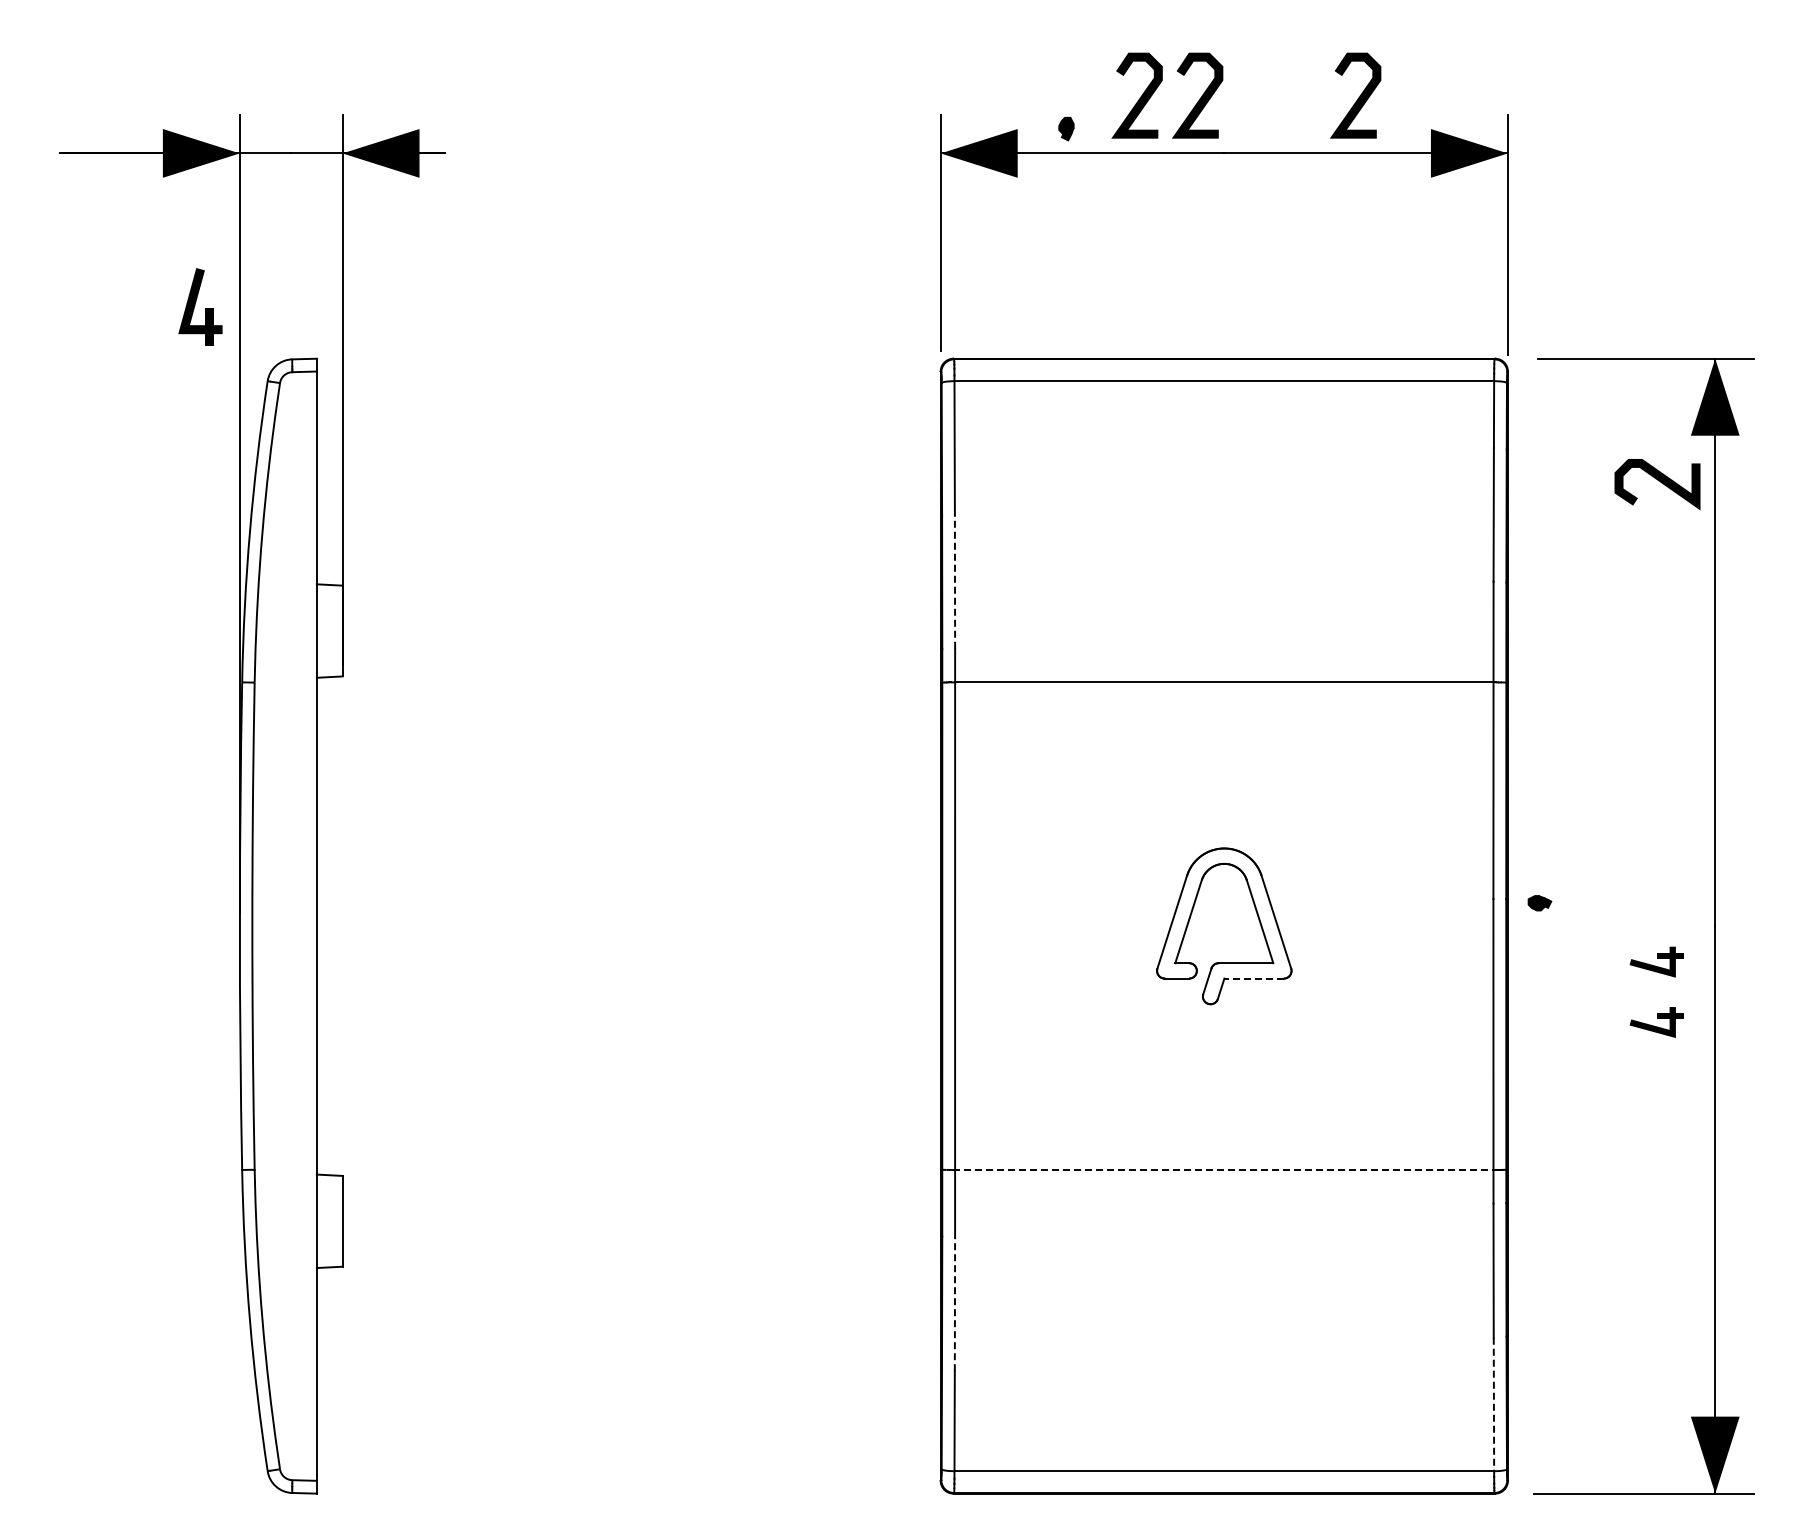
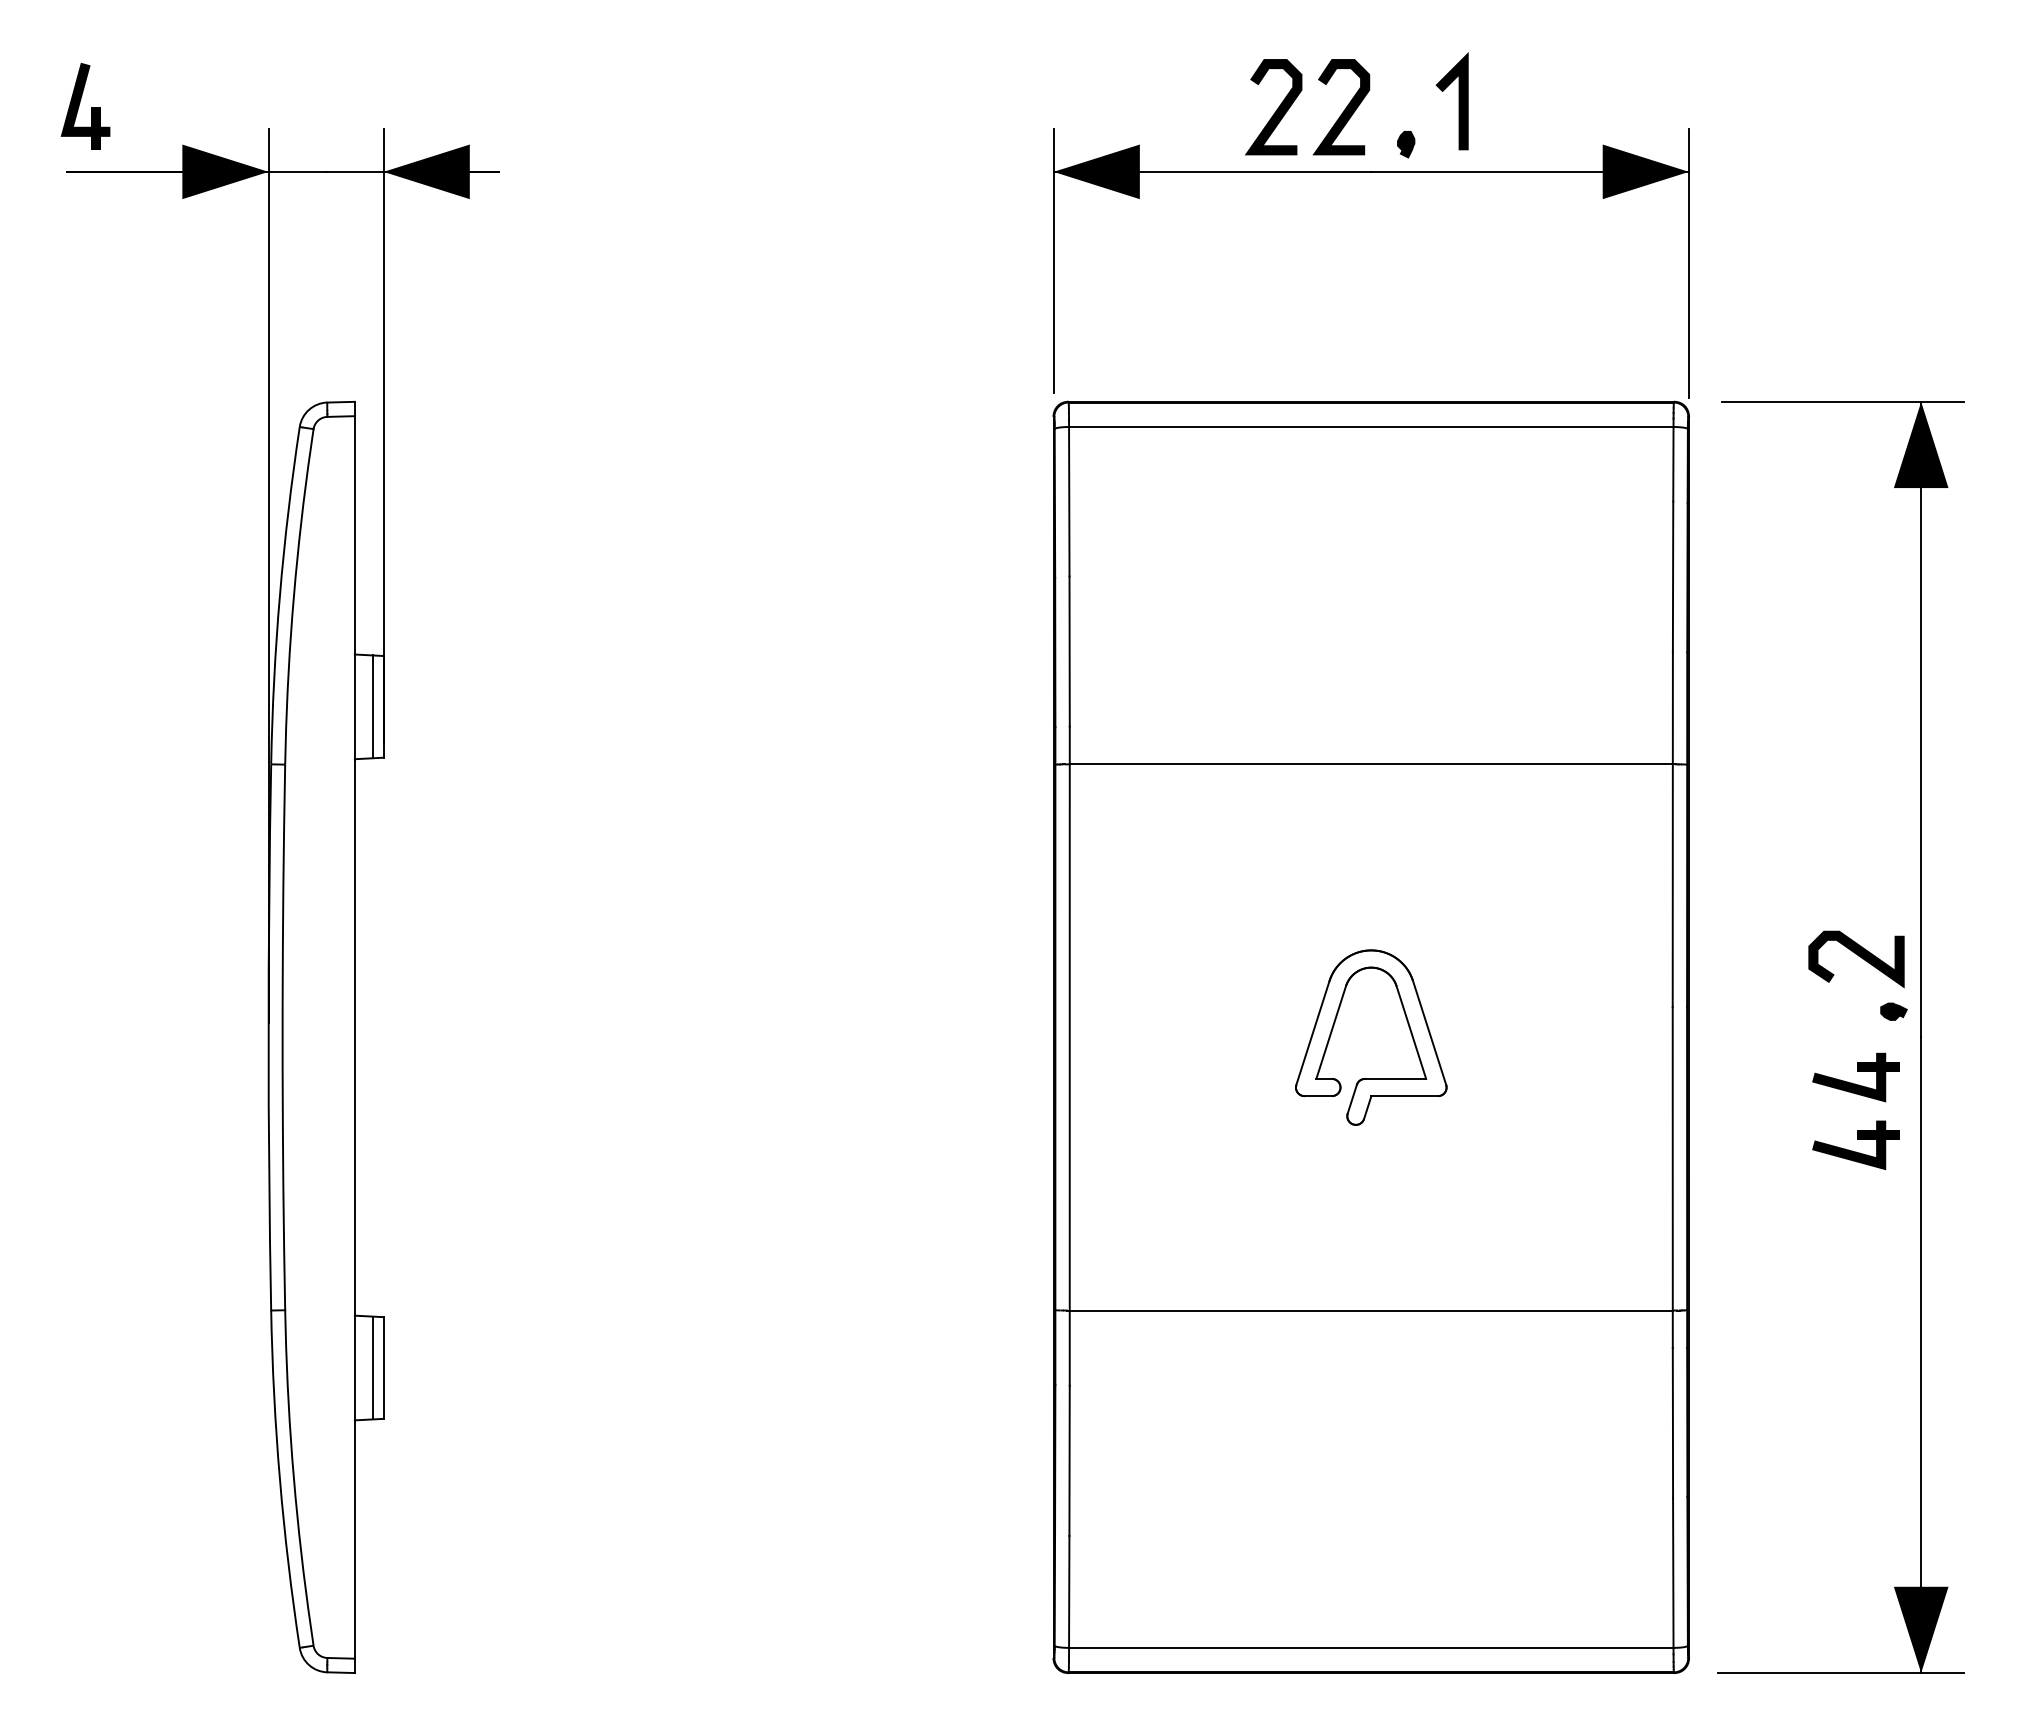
line: (1302, 90) -> (1458, 101), added
curve: (1358, 97) -> (1521, 109), removed
part: (1066, 128) -> (1406, 143), moved
part: (200, 306) -> (85, 105), moved
curve: (1658, 481) -> (1857, 956), moved
line: (955, 581) -> (1070, 651), dashed -> solid
line: (332, 630) -> (372, 706), added
part: (1539, 903) -> (1893, 1012), moved
part: (1656, 962) -> (1855, 1078), size x1.43
line: (1254, 978) -> (1405, 1096), dashed -> solid
part: (1656, 1022) -> (1855, 1145), size x1.43
line: (1223, 1169) -> (1370, 1309), dashed -> solid
line: (332, 1221) -> (372, 1368), added
line: (954, 1303) -> (1069, 1460), dashed -> solid
line: (1493, 1404) -> (1672, 1573), dashed -> solid

